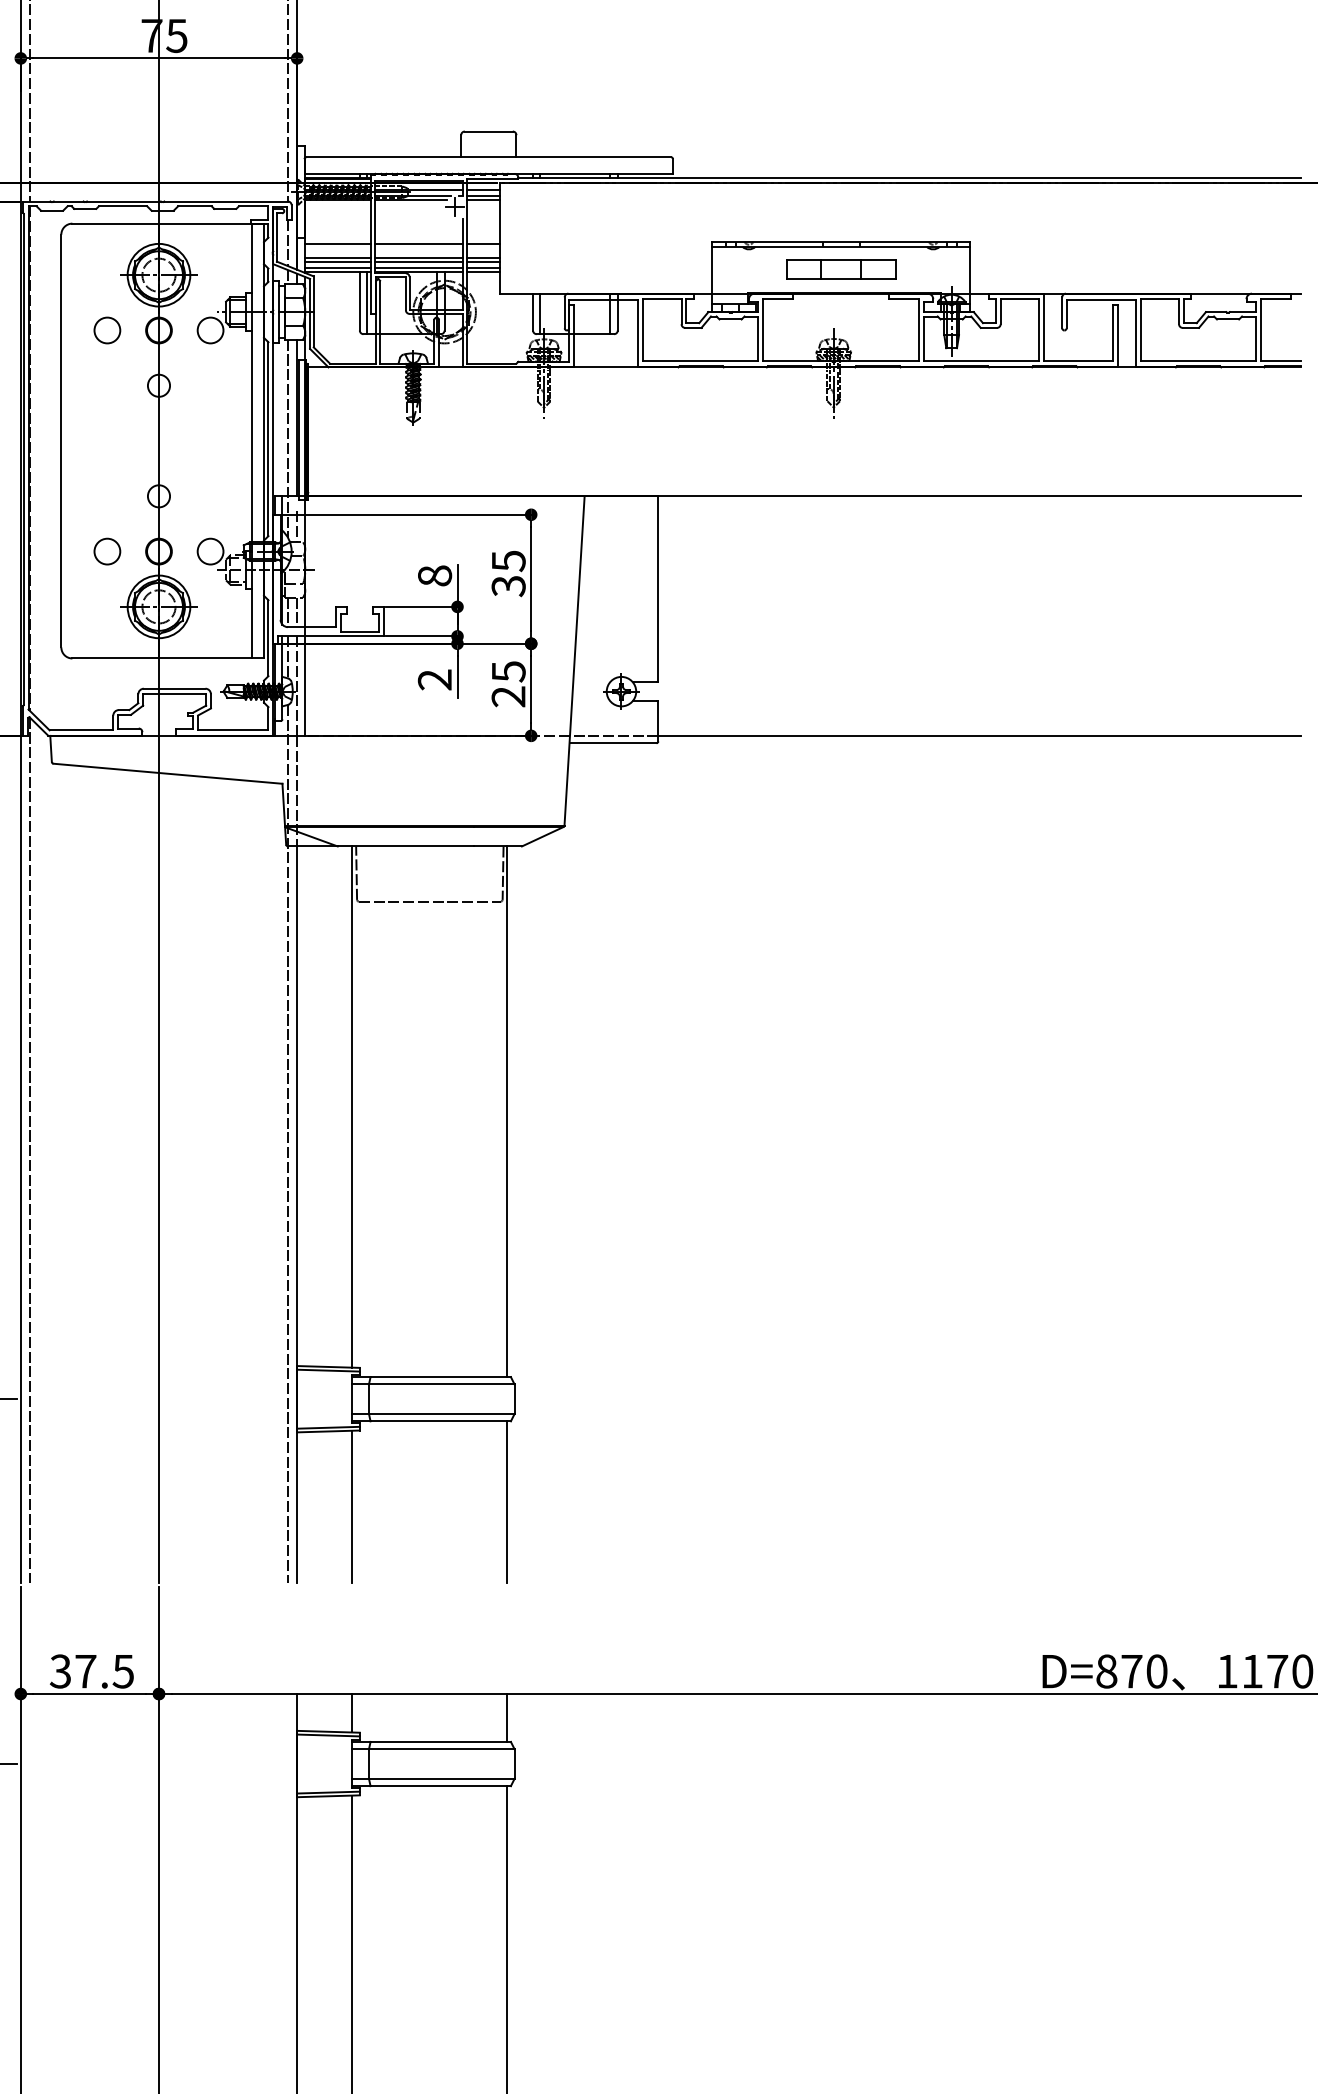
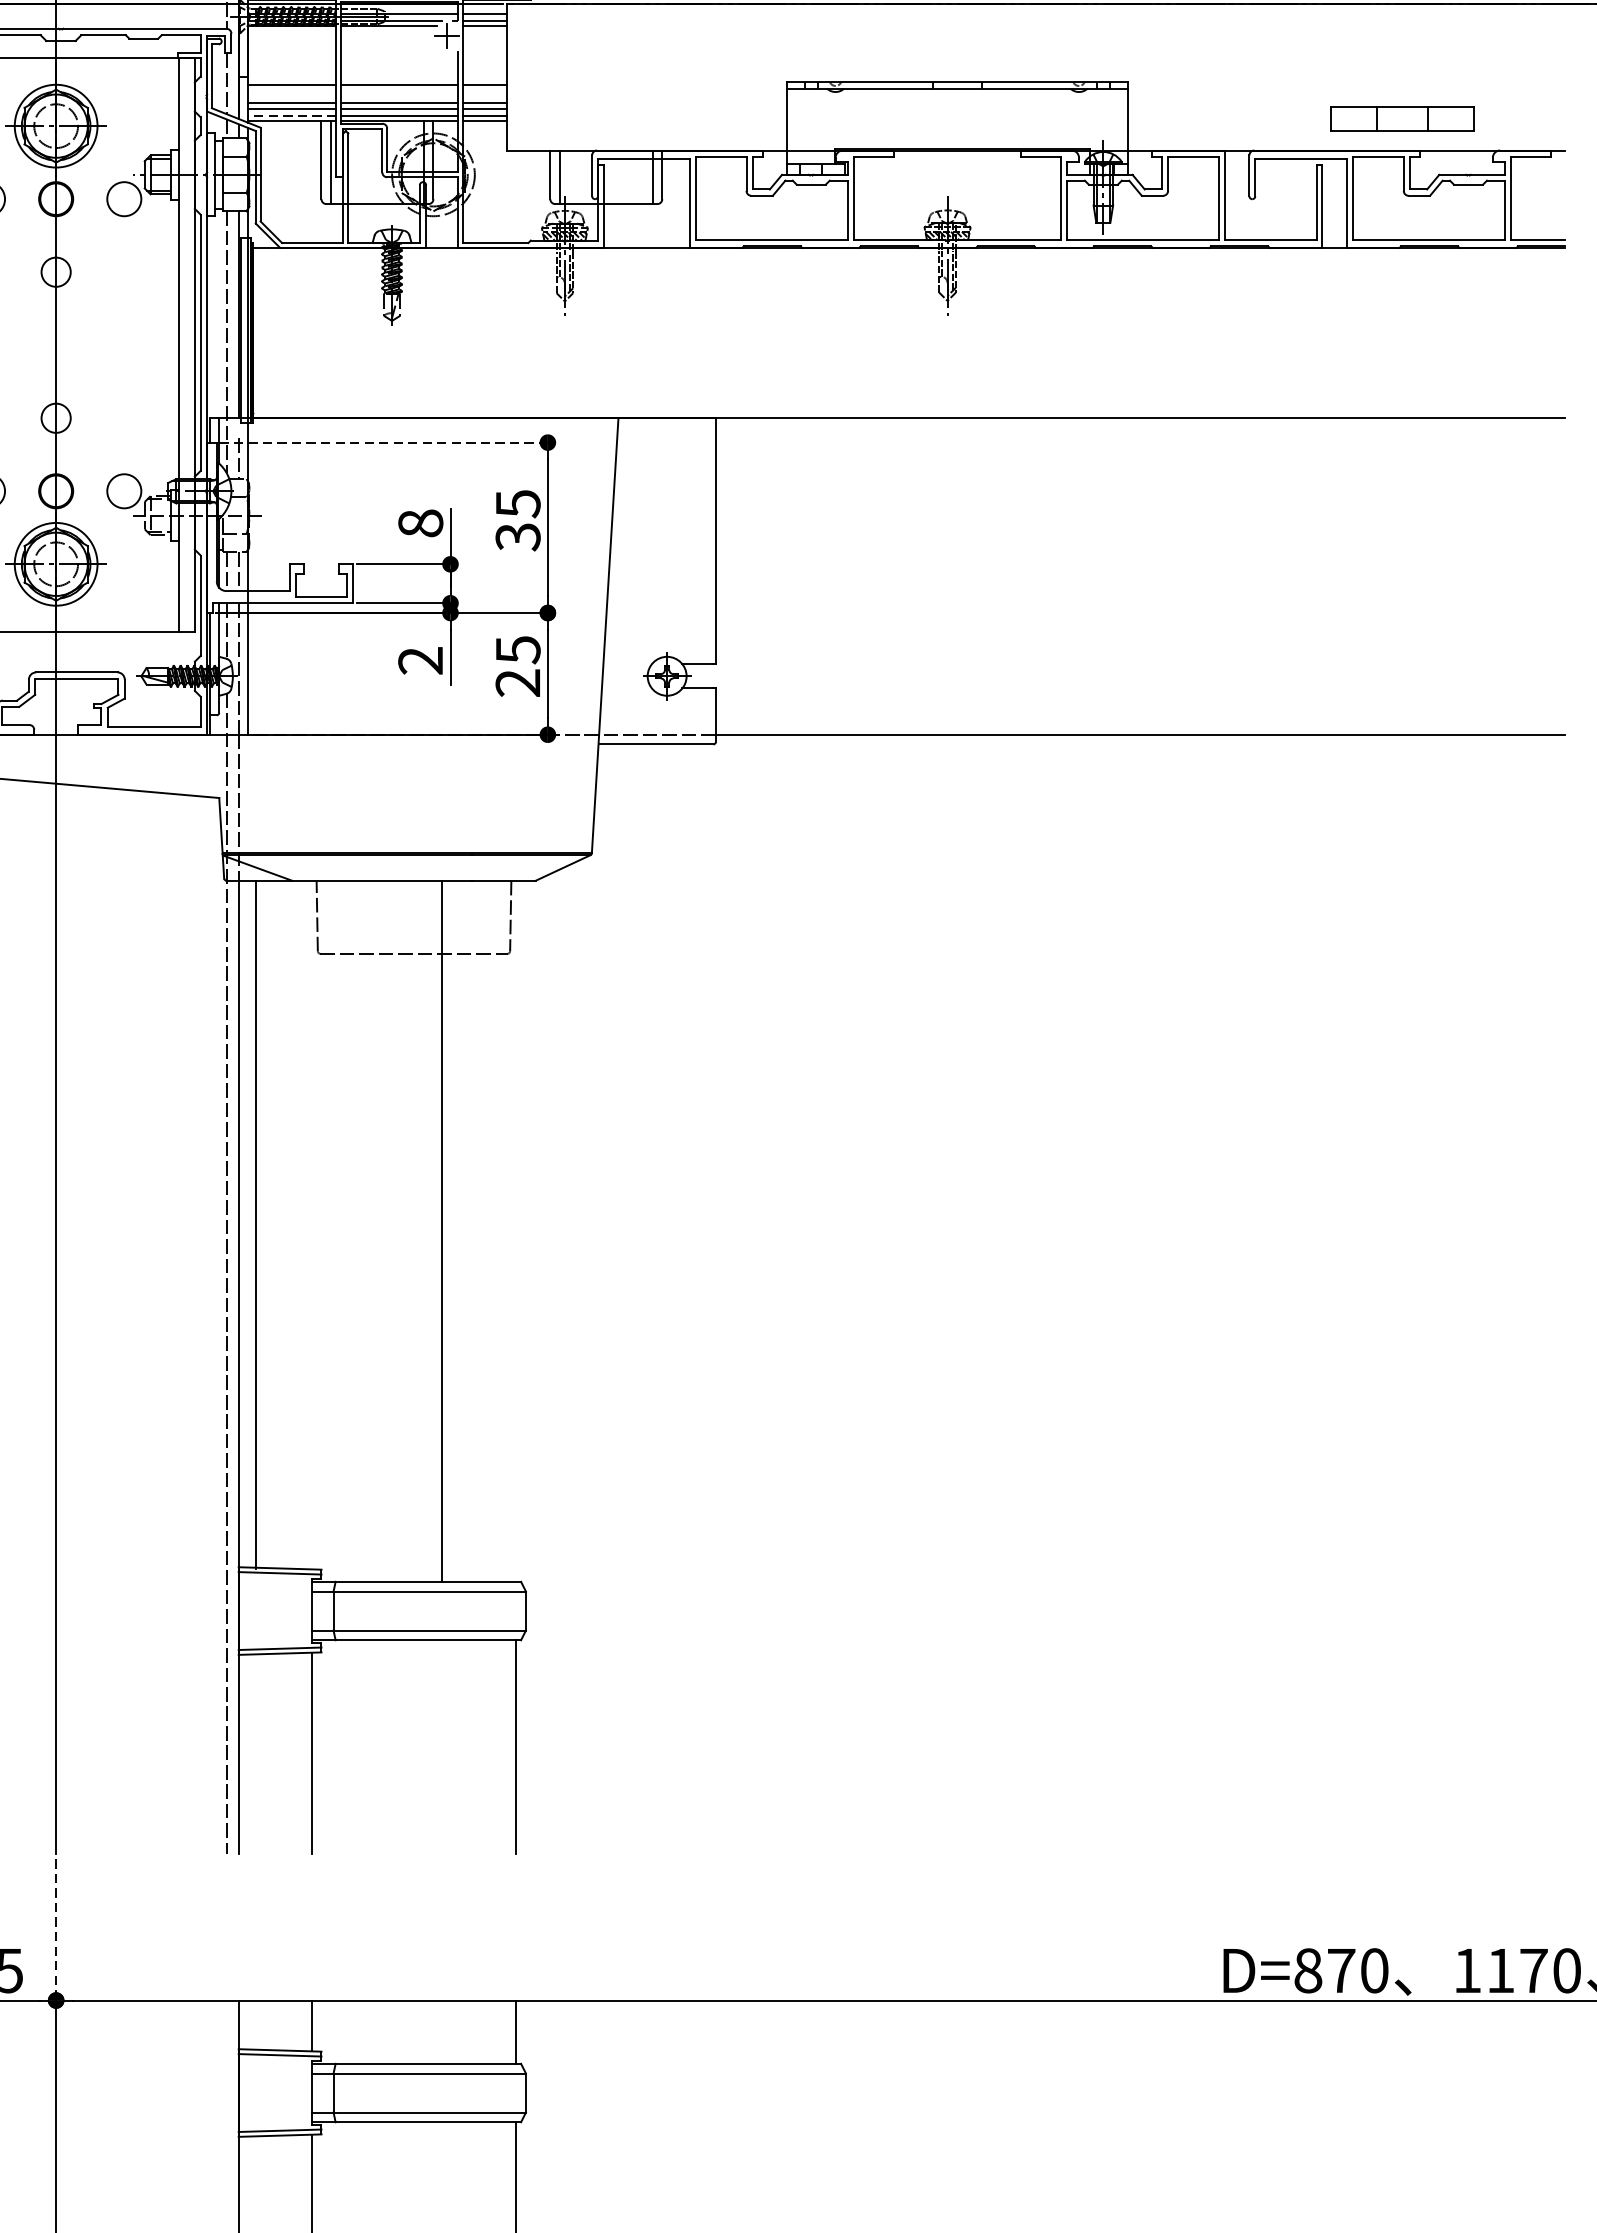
line: (337, 267) -> (291, 115), solid -> dashed
part: (841, 269) -> (1403, 118), moved
line: (409, 514) -> (387, 442), solid -> dashed
line: (352, 1106) -> (256, 1224), moved
line: (507, 1111) -> (442, 1230), moved
line: (159, 1642) -> (56, 1932), solid -> dashed

